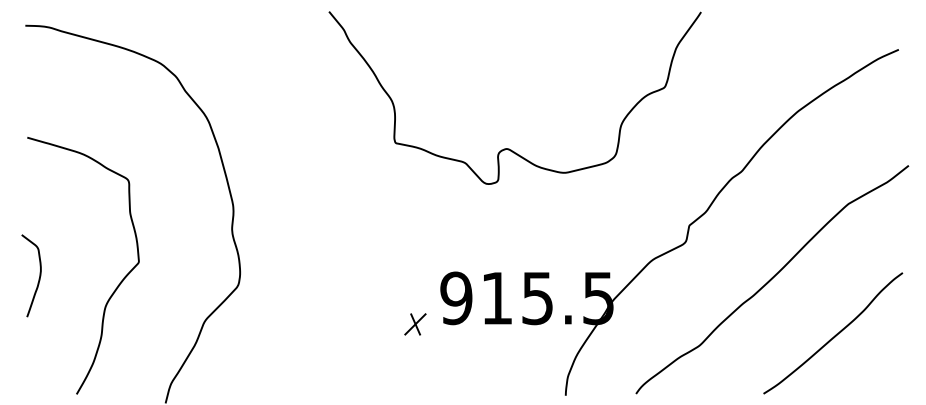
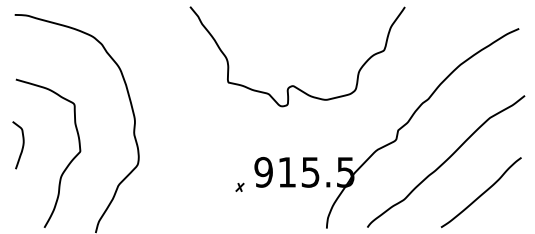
curve: (38, 276) -> (22, 145), moved
part: (414, 324) -> (239, 187), size x0.6

